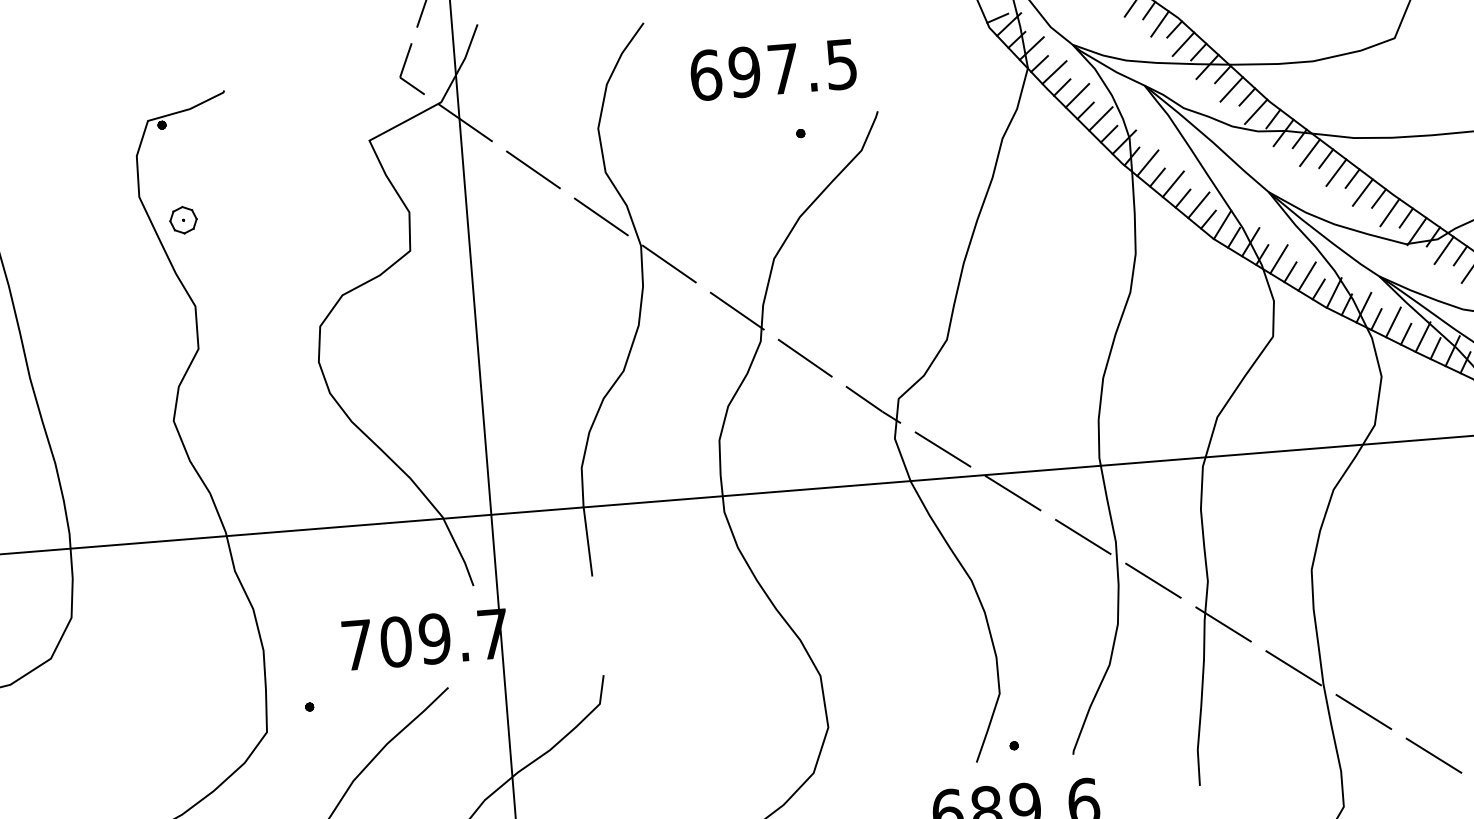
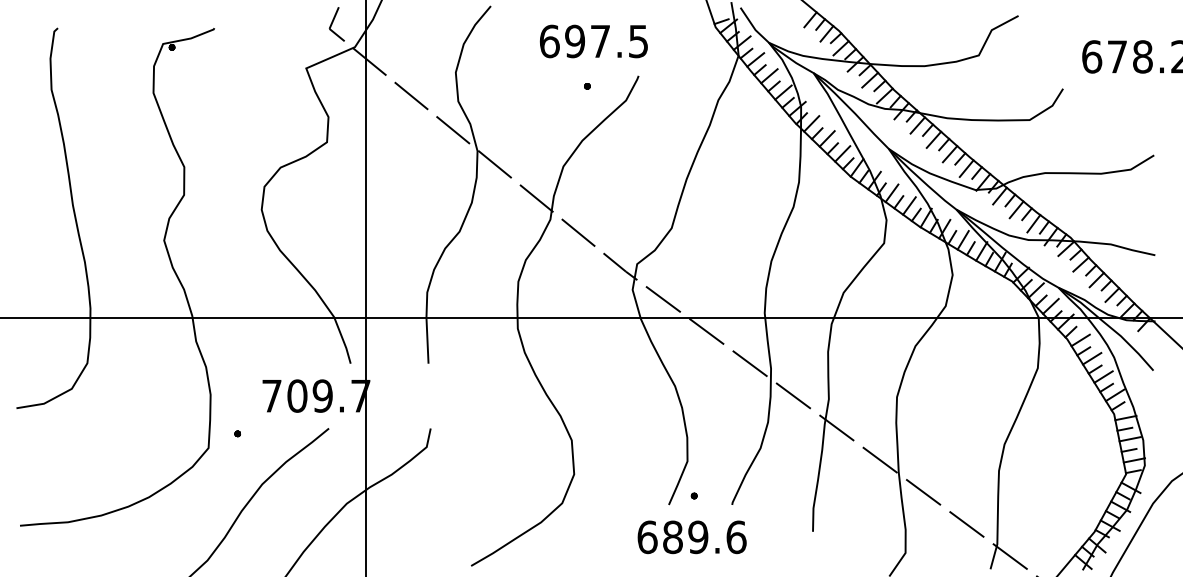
text: (772, 69) -> (593, 41), moved
part: (182, 220) -> (180, 110), removed

